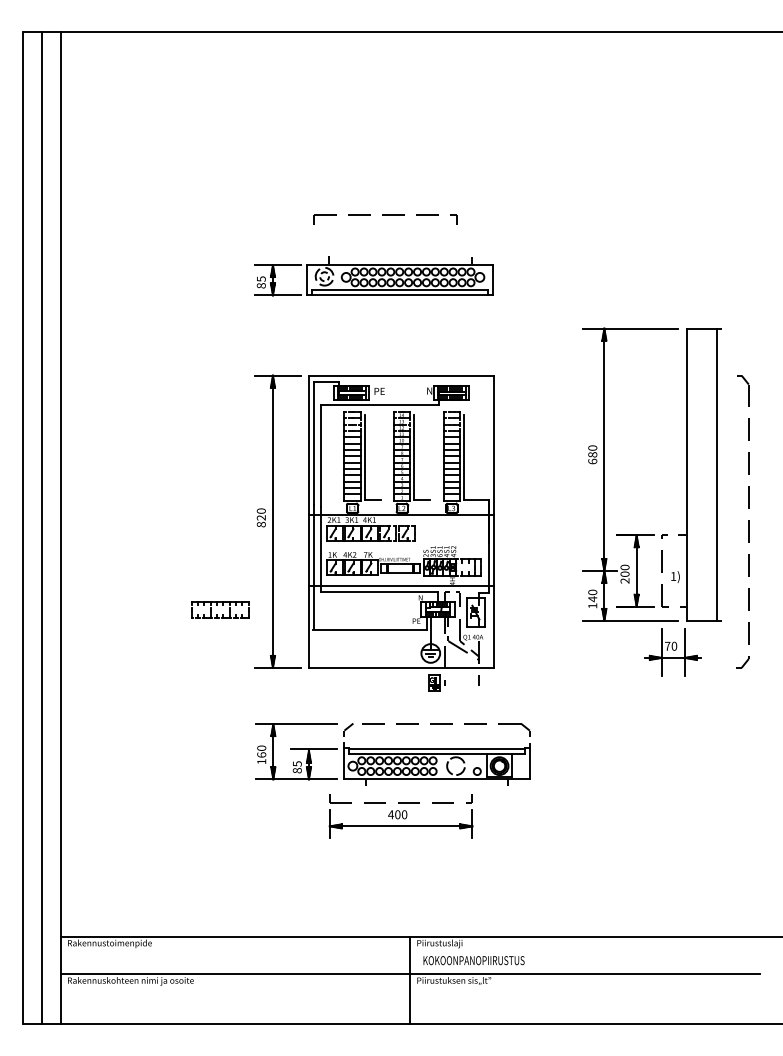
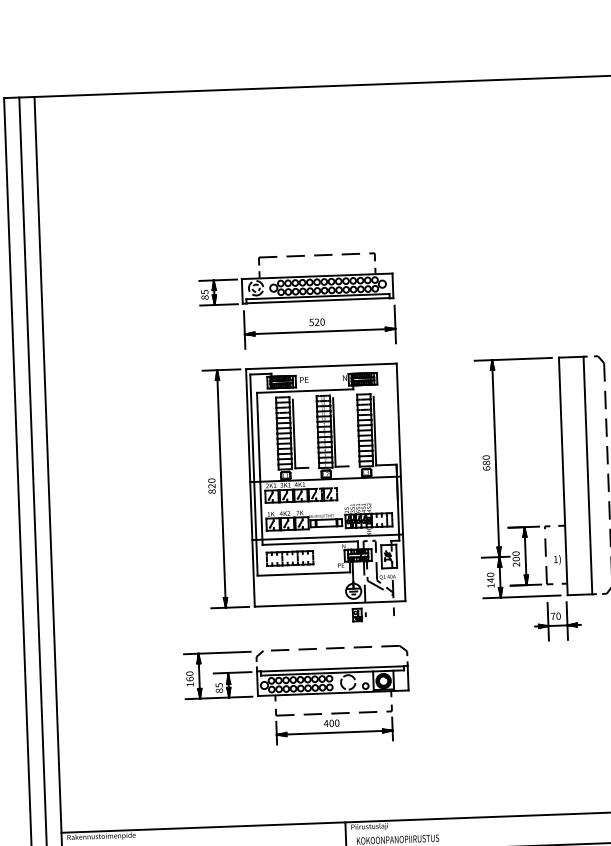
part: (385, 219) -> (316, 259), moved
part: (400, 327) -> (319, 327), added
part: (651, 534) -> (536, 526), moved
part: (220, 609) -> (290, 557), moved
part: (392, 754) -> (296, 674), moved

